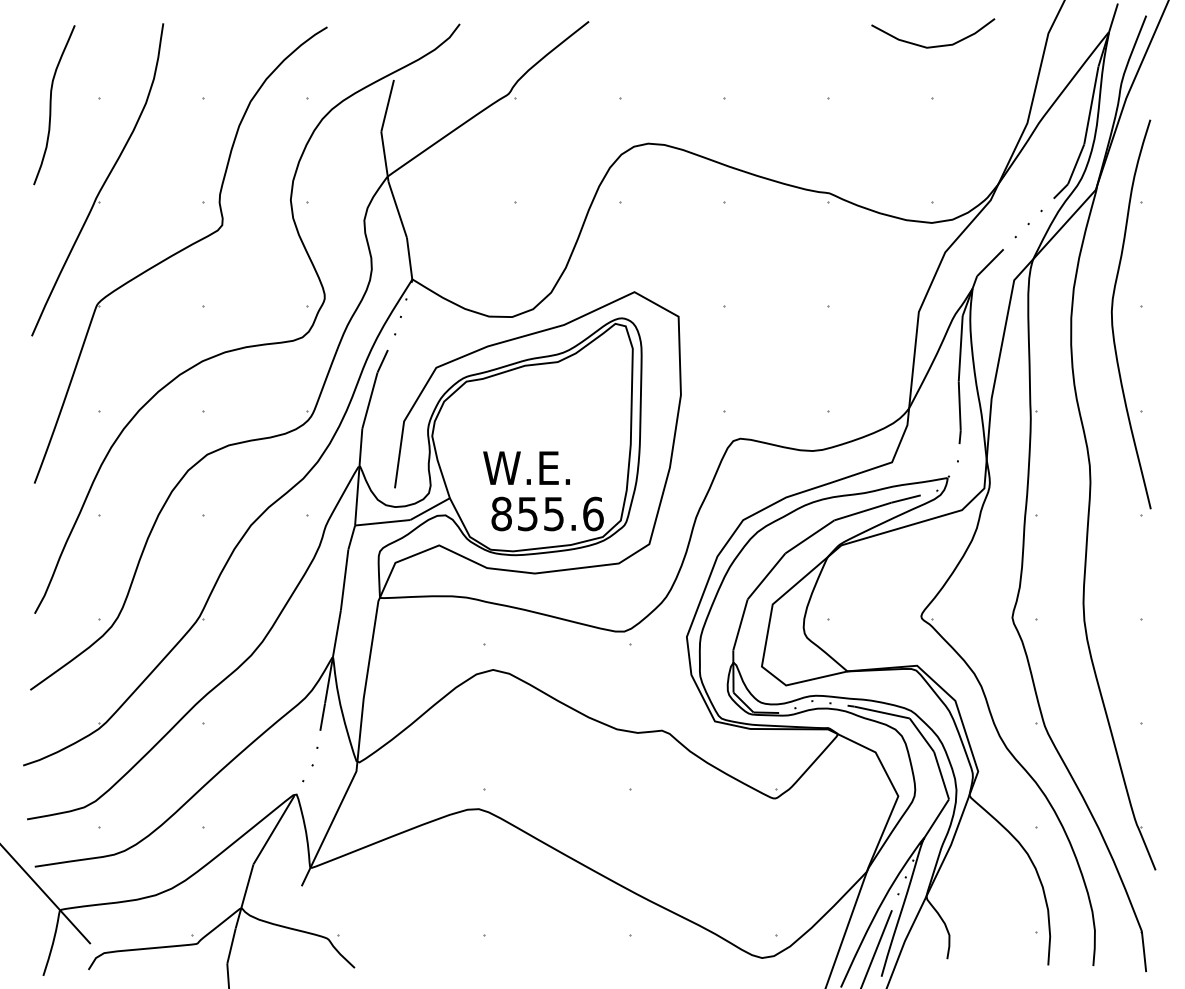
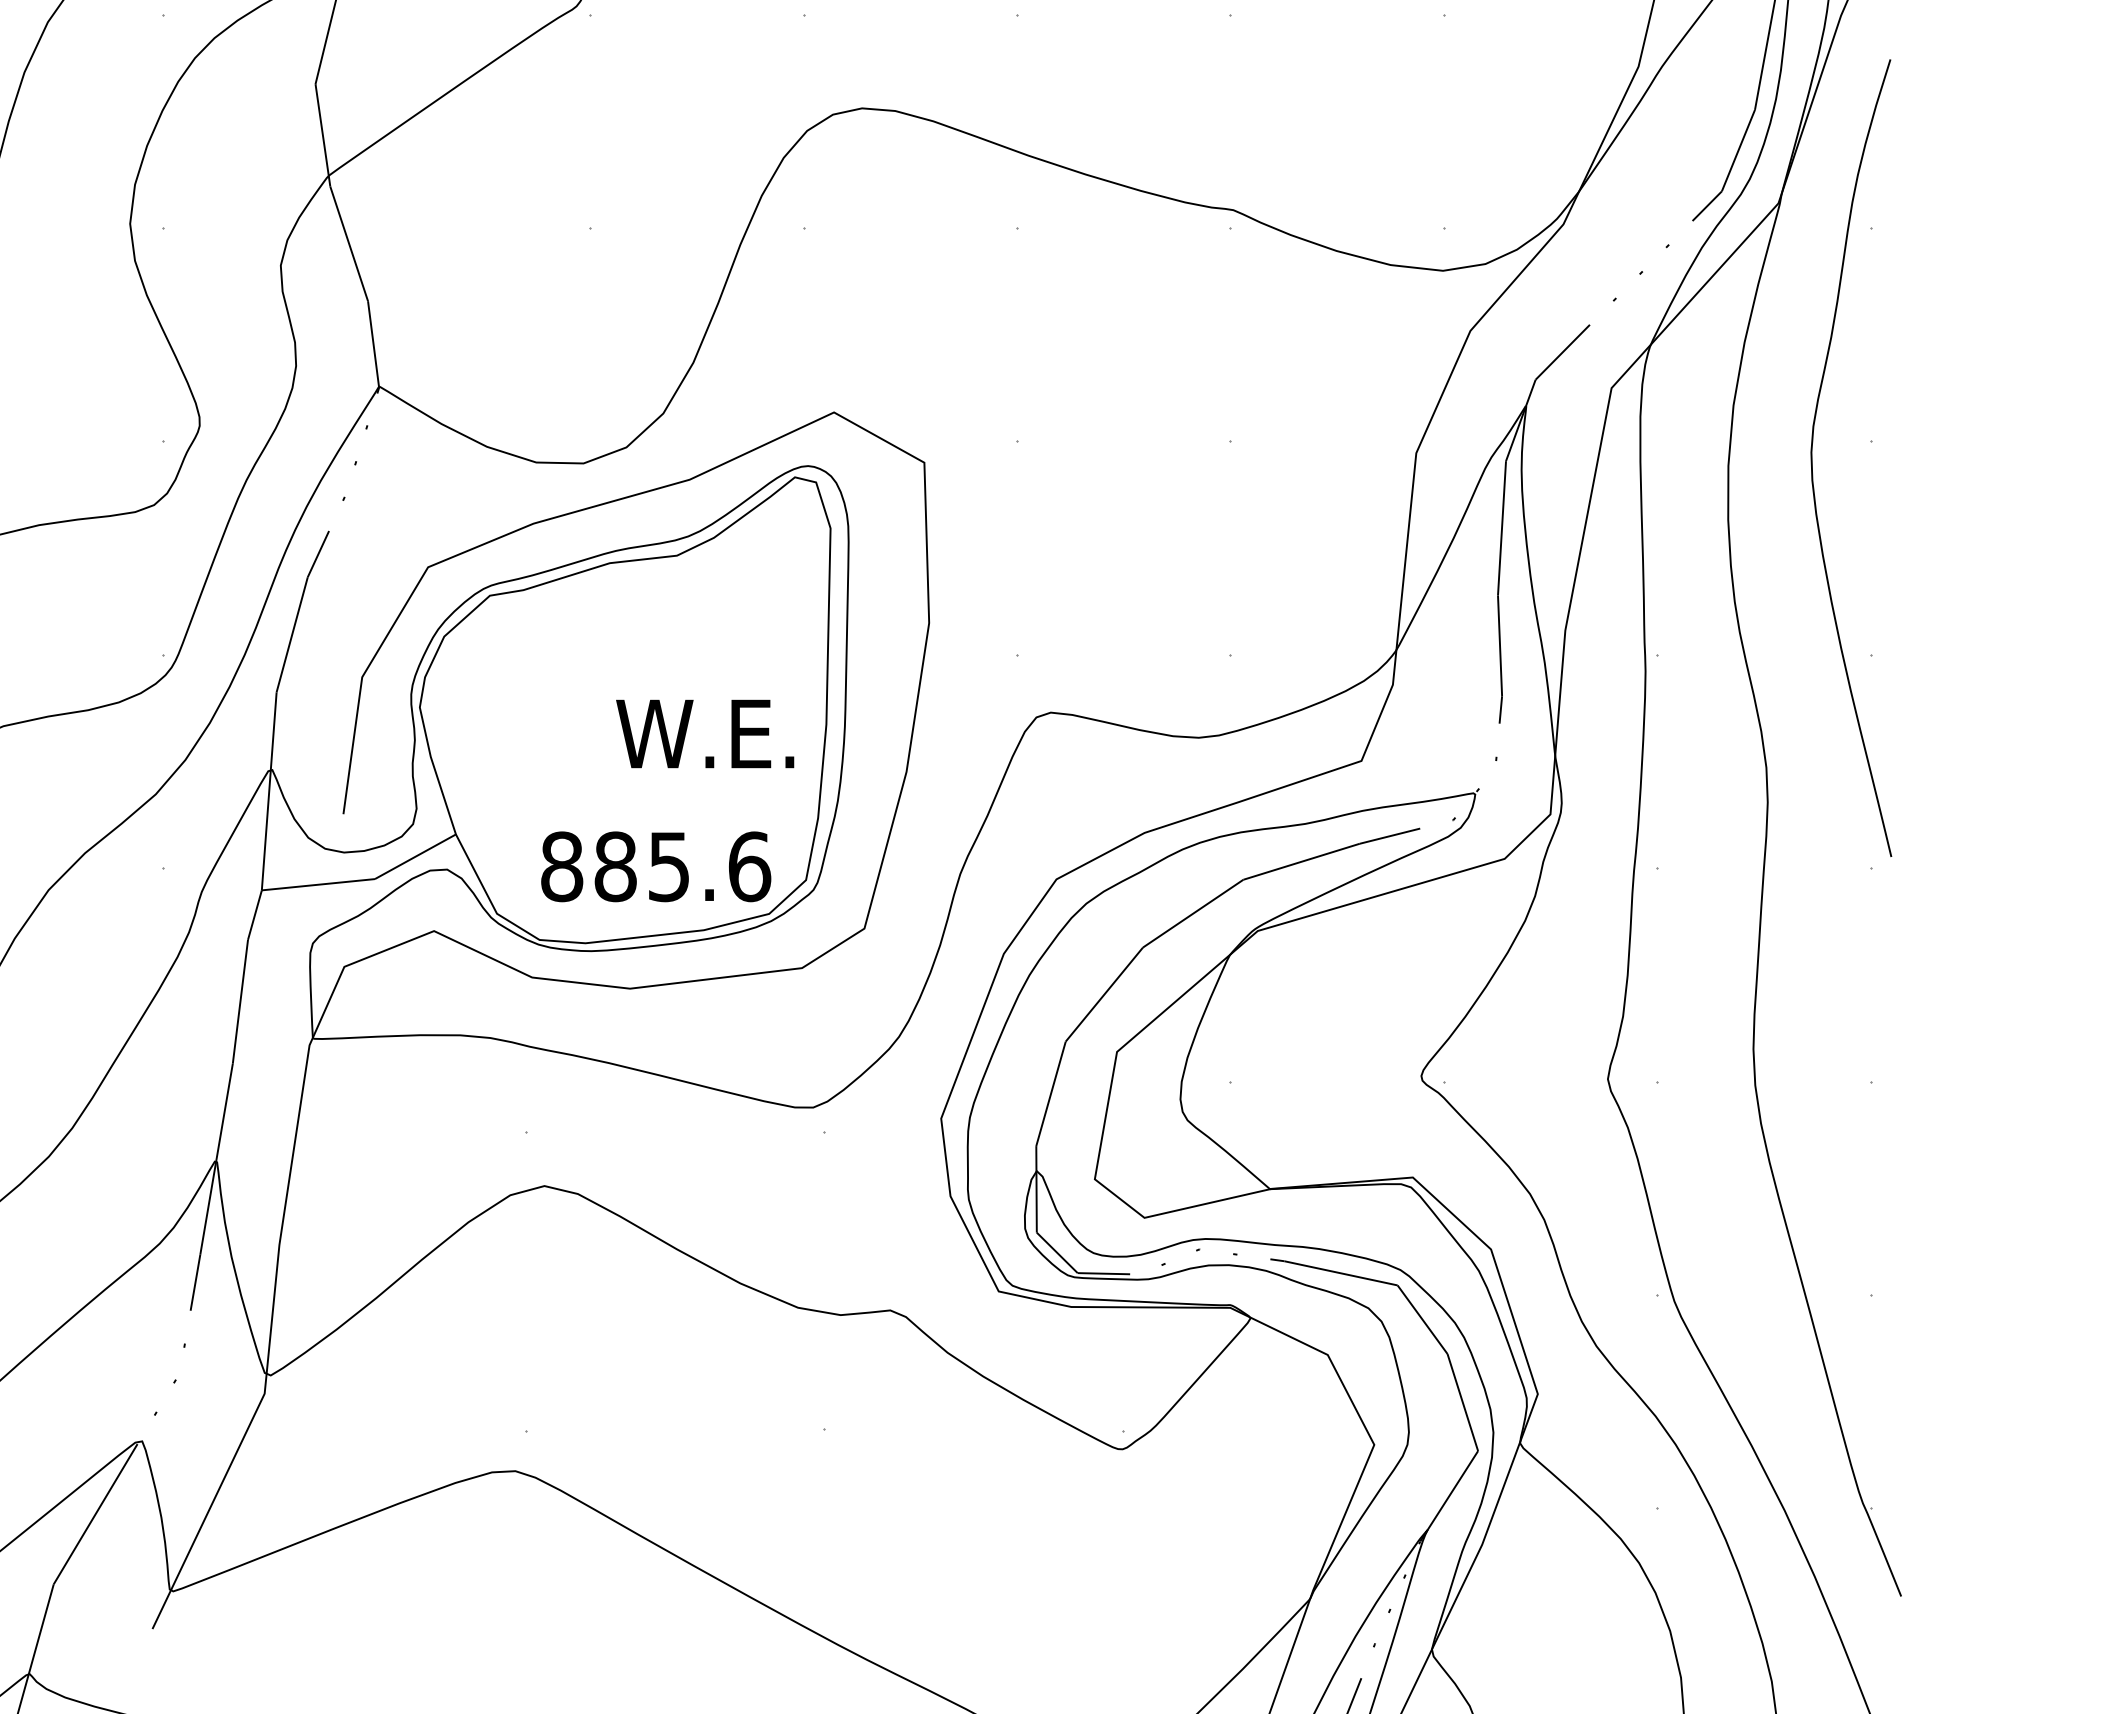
text: (526, 467) -> (704, 732), moved
text: (527, 513) -> (614, 865), 855.6 -> 885.6

